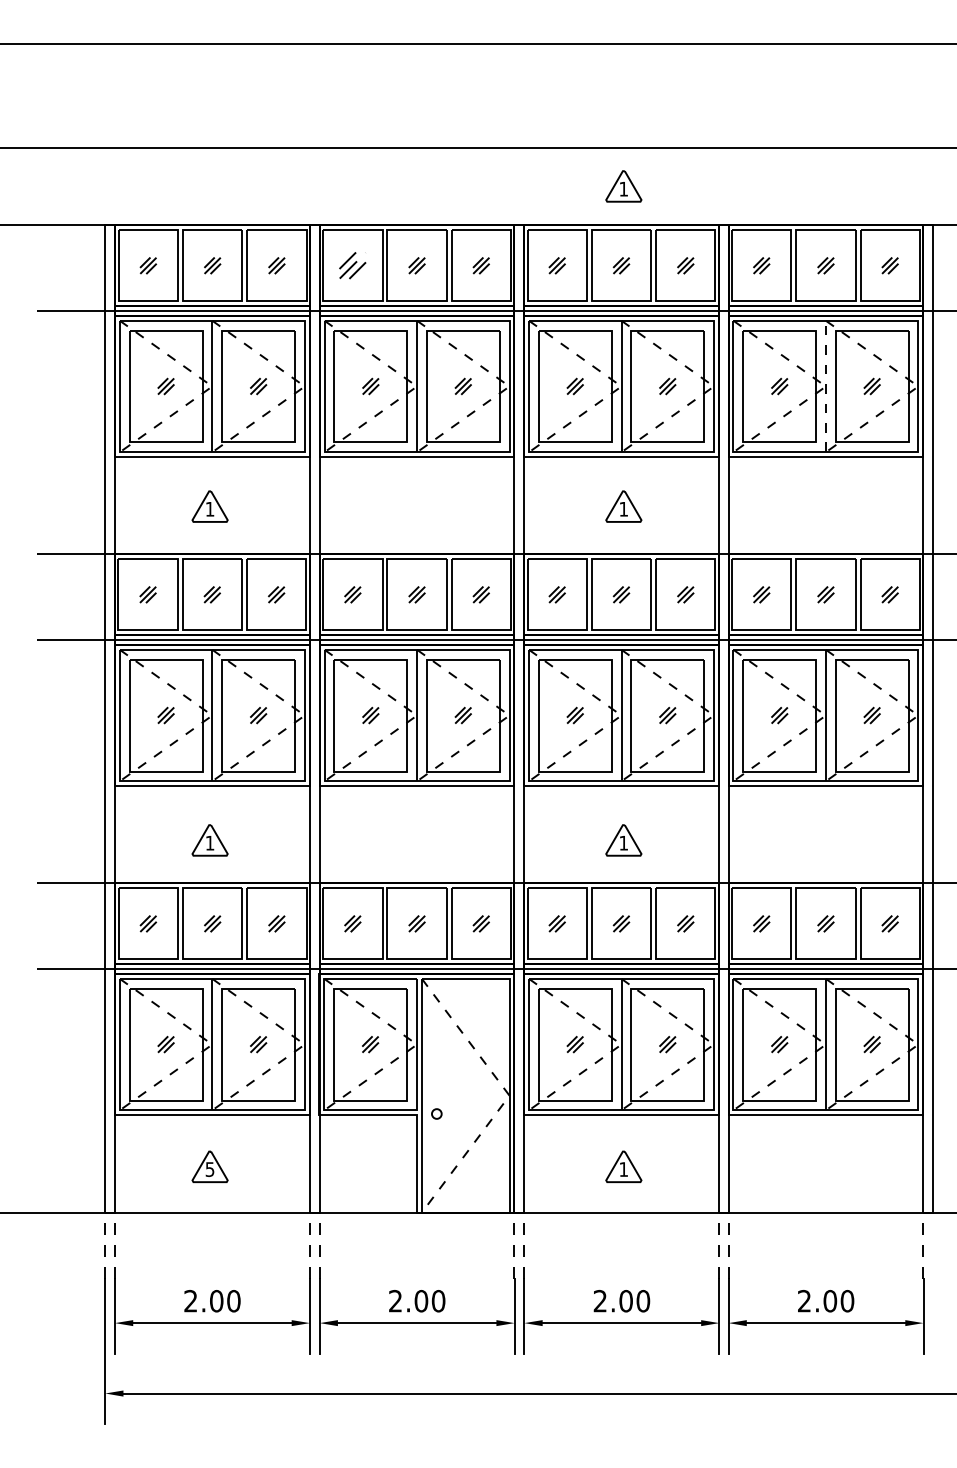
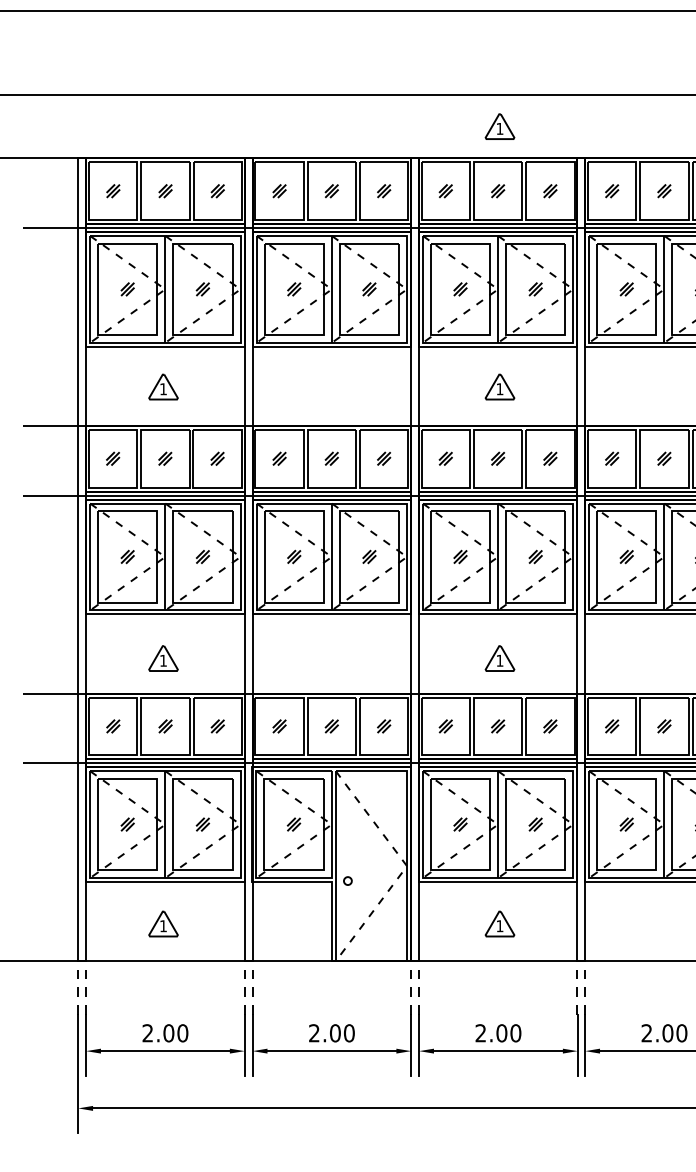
part: (352, 265) -> (279, 190), size x0.62
line: (825, 386) -> (664, 289), dashed -> solid
text: (209, 1169) -> (163, 926), 5 -> 1

